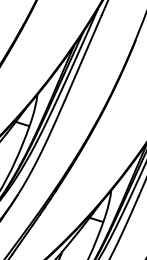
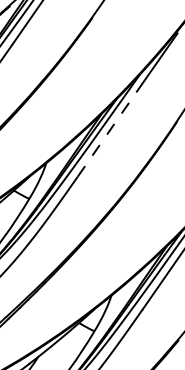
line: (83, 57) -> (110, 129), solid -> dashed

